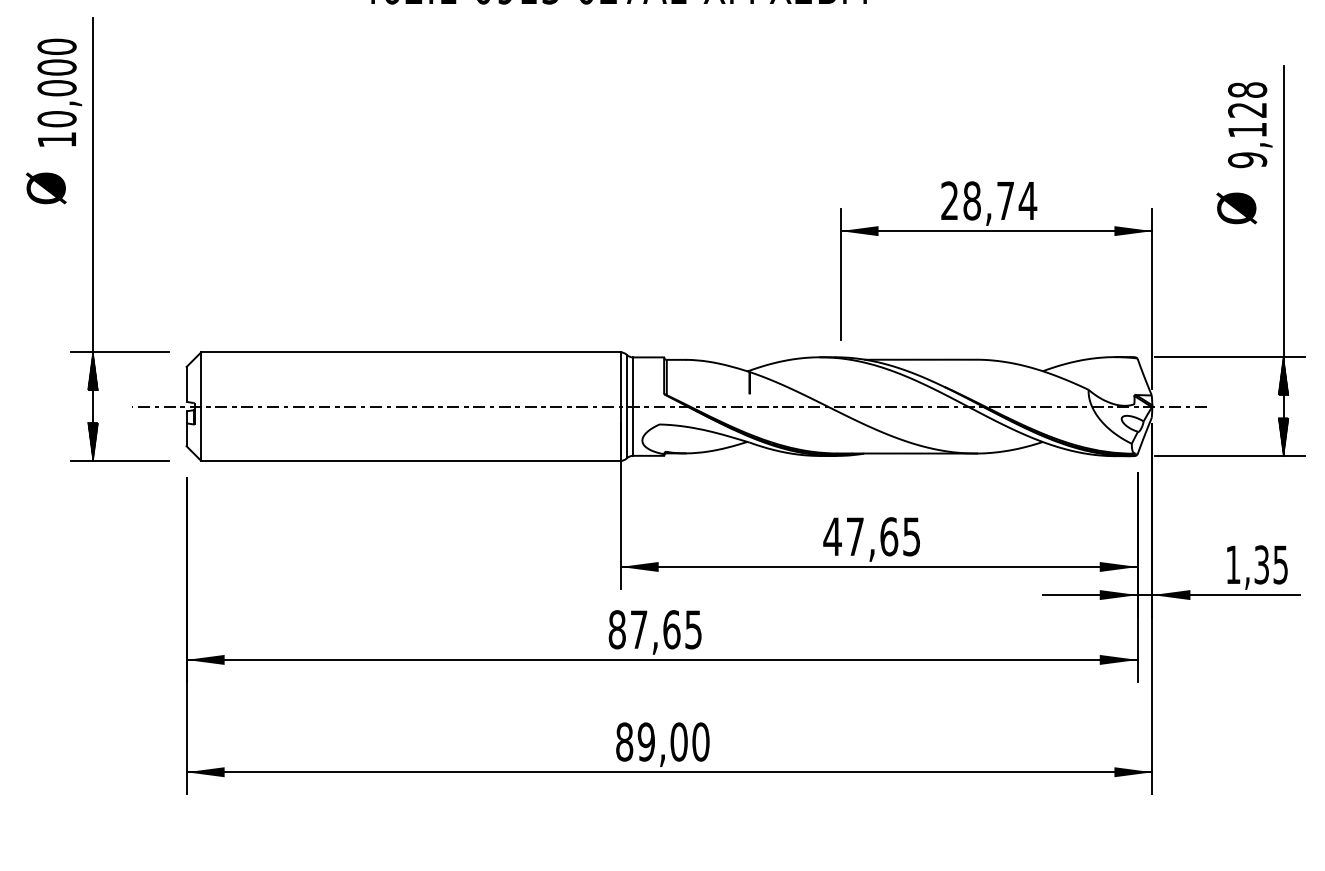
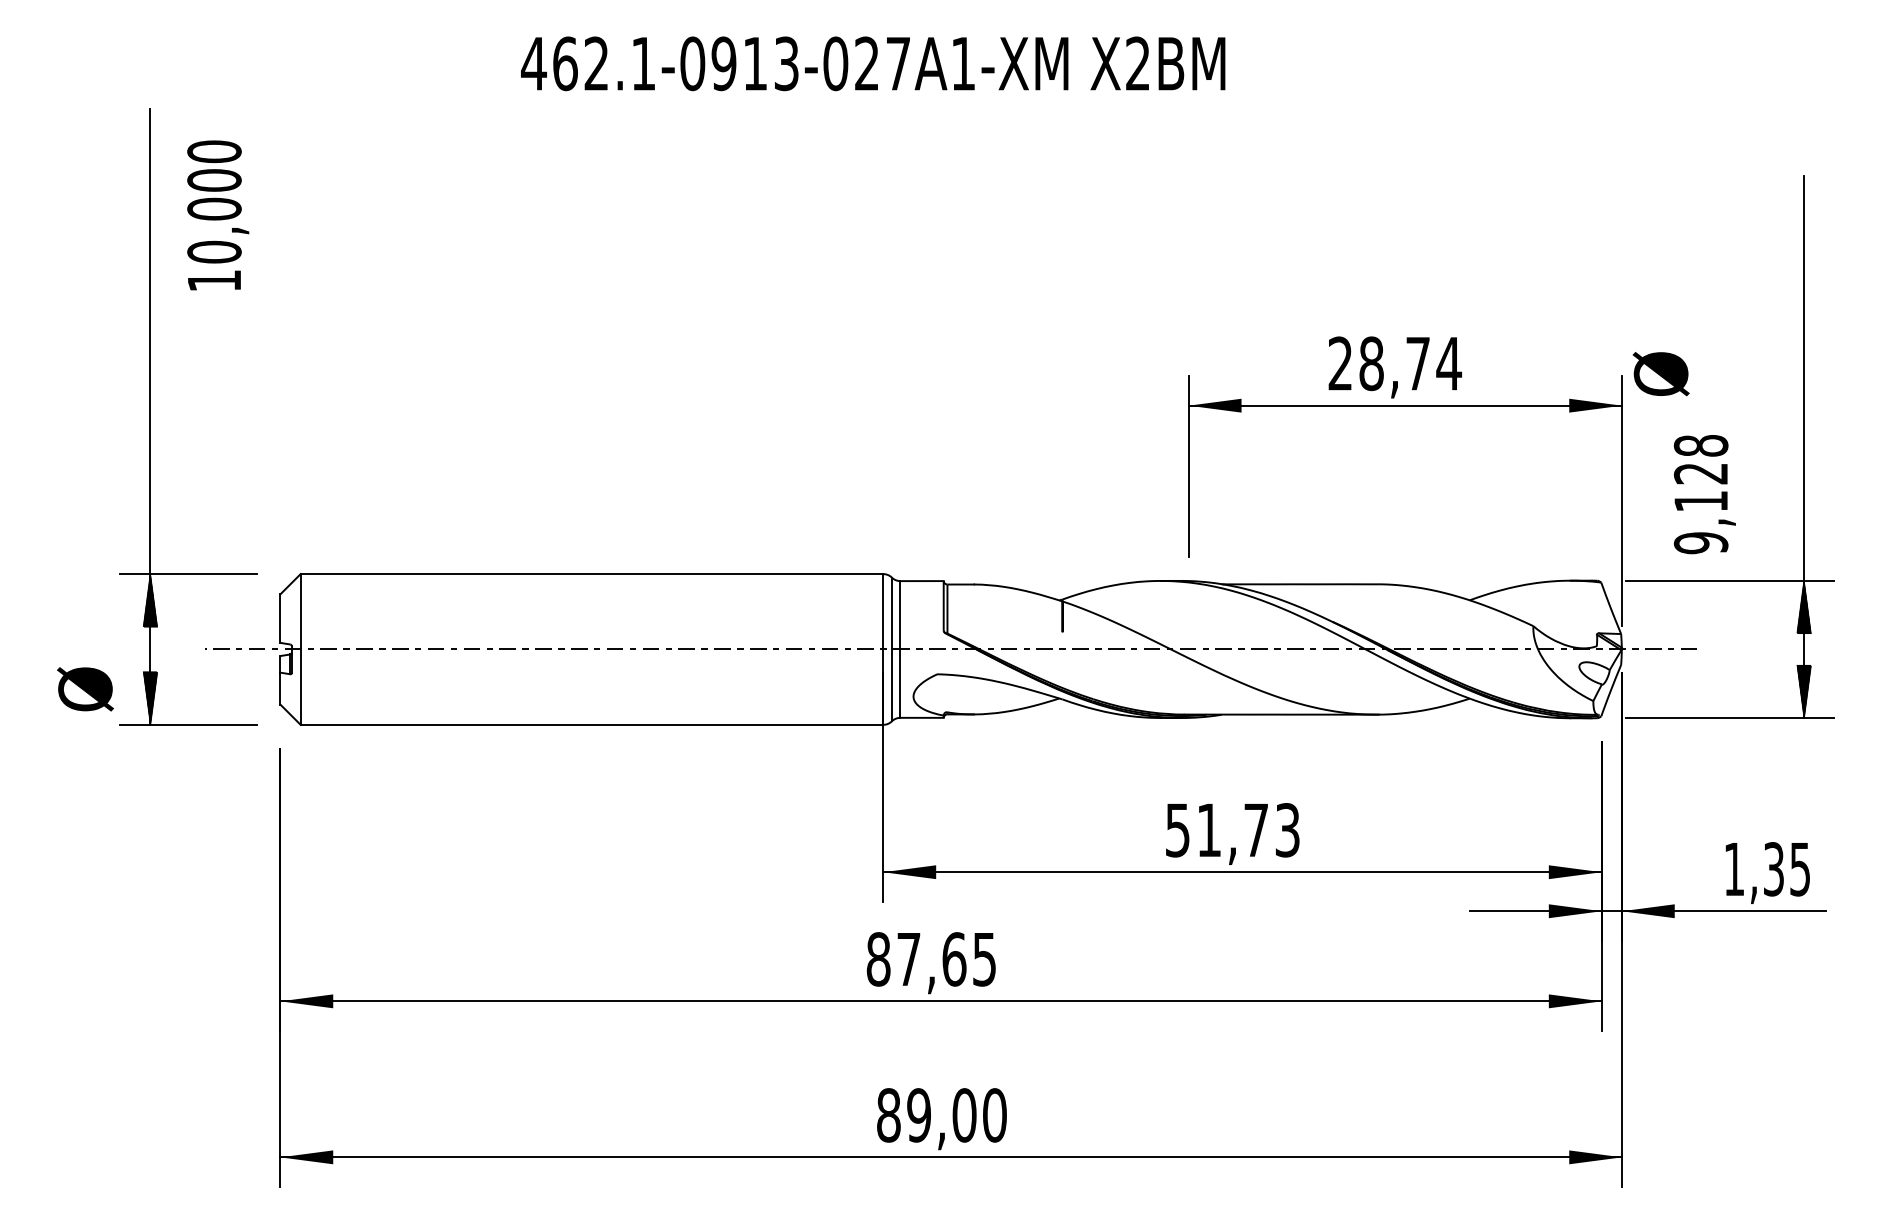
text: (59, 92) -> (218, 215), moved
text: (1249, 125) -> (1704, 494), moved
text: (46, 188) -> (85, 689), moved
text: (1236, 208) -> (1660, 374), moved
text: (871, 536) -> (1231, 830), 47,65 -> 51,73

